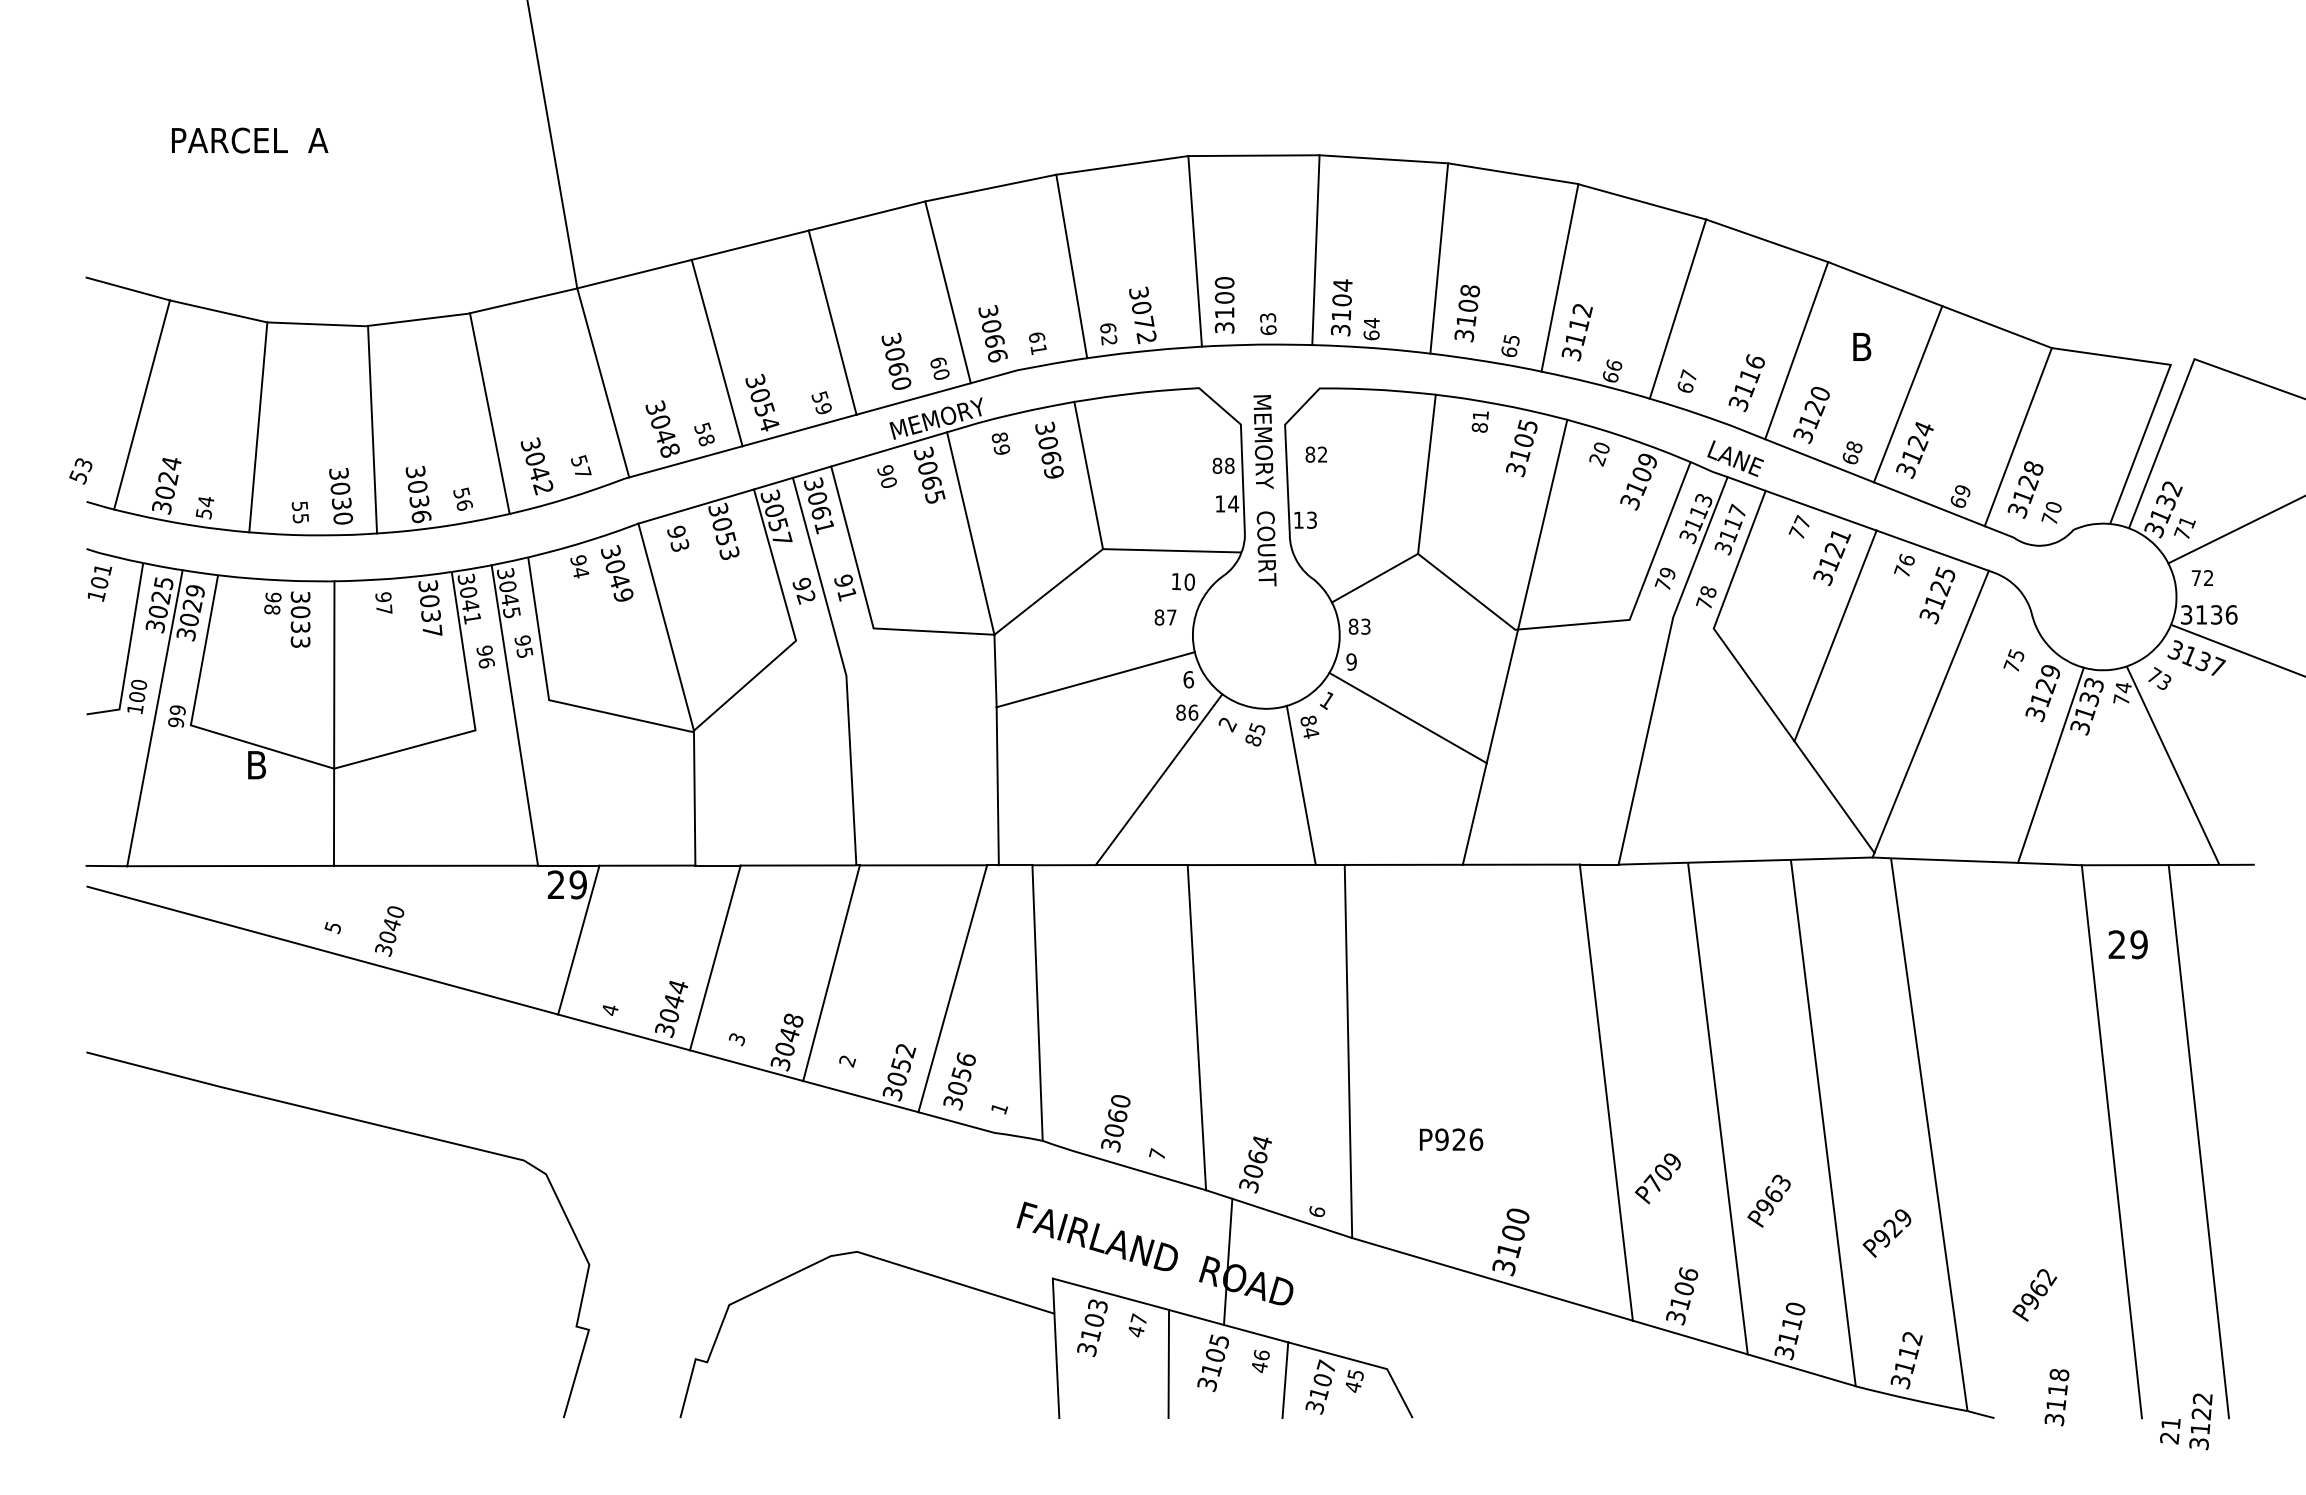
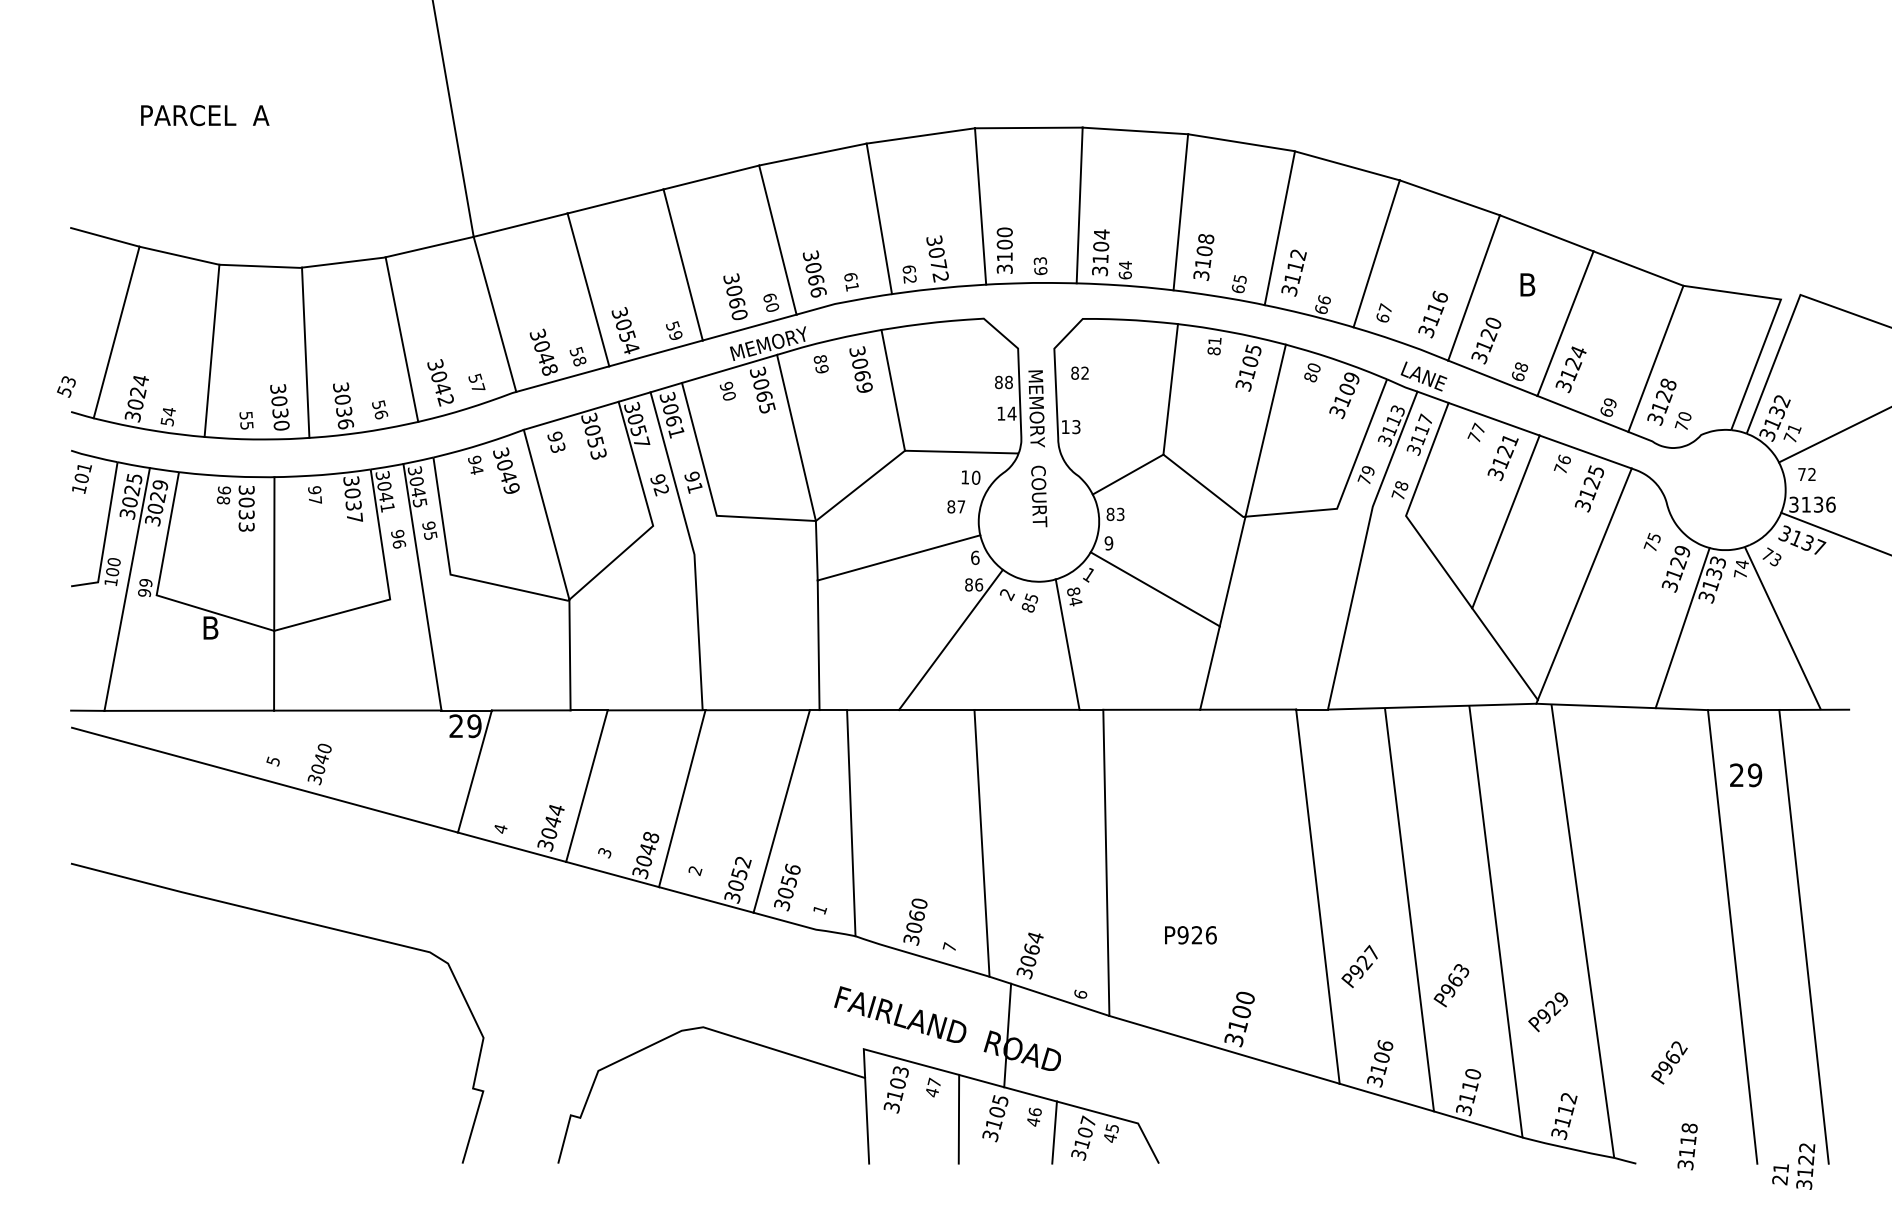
text: (1597, 460) -> (1310, 378), 20 -> 80
text: (1264, 490) -> (1037, 448), moved
text: (1661, 1172) -> (1363, 962), P709 -> P927

